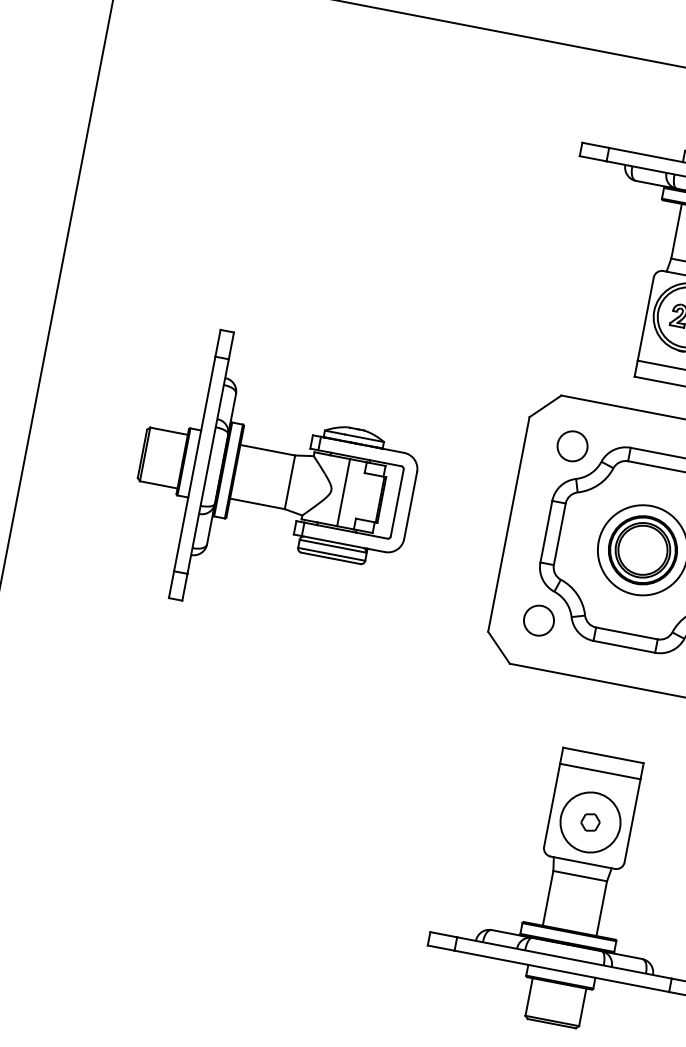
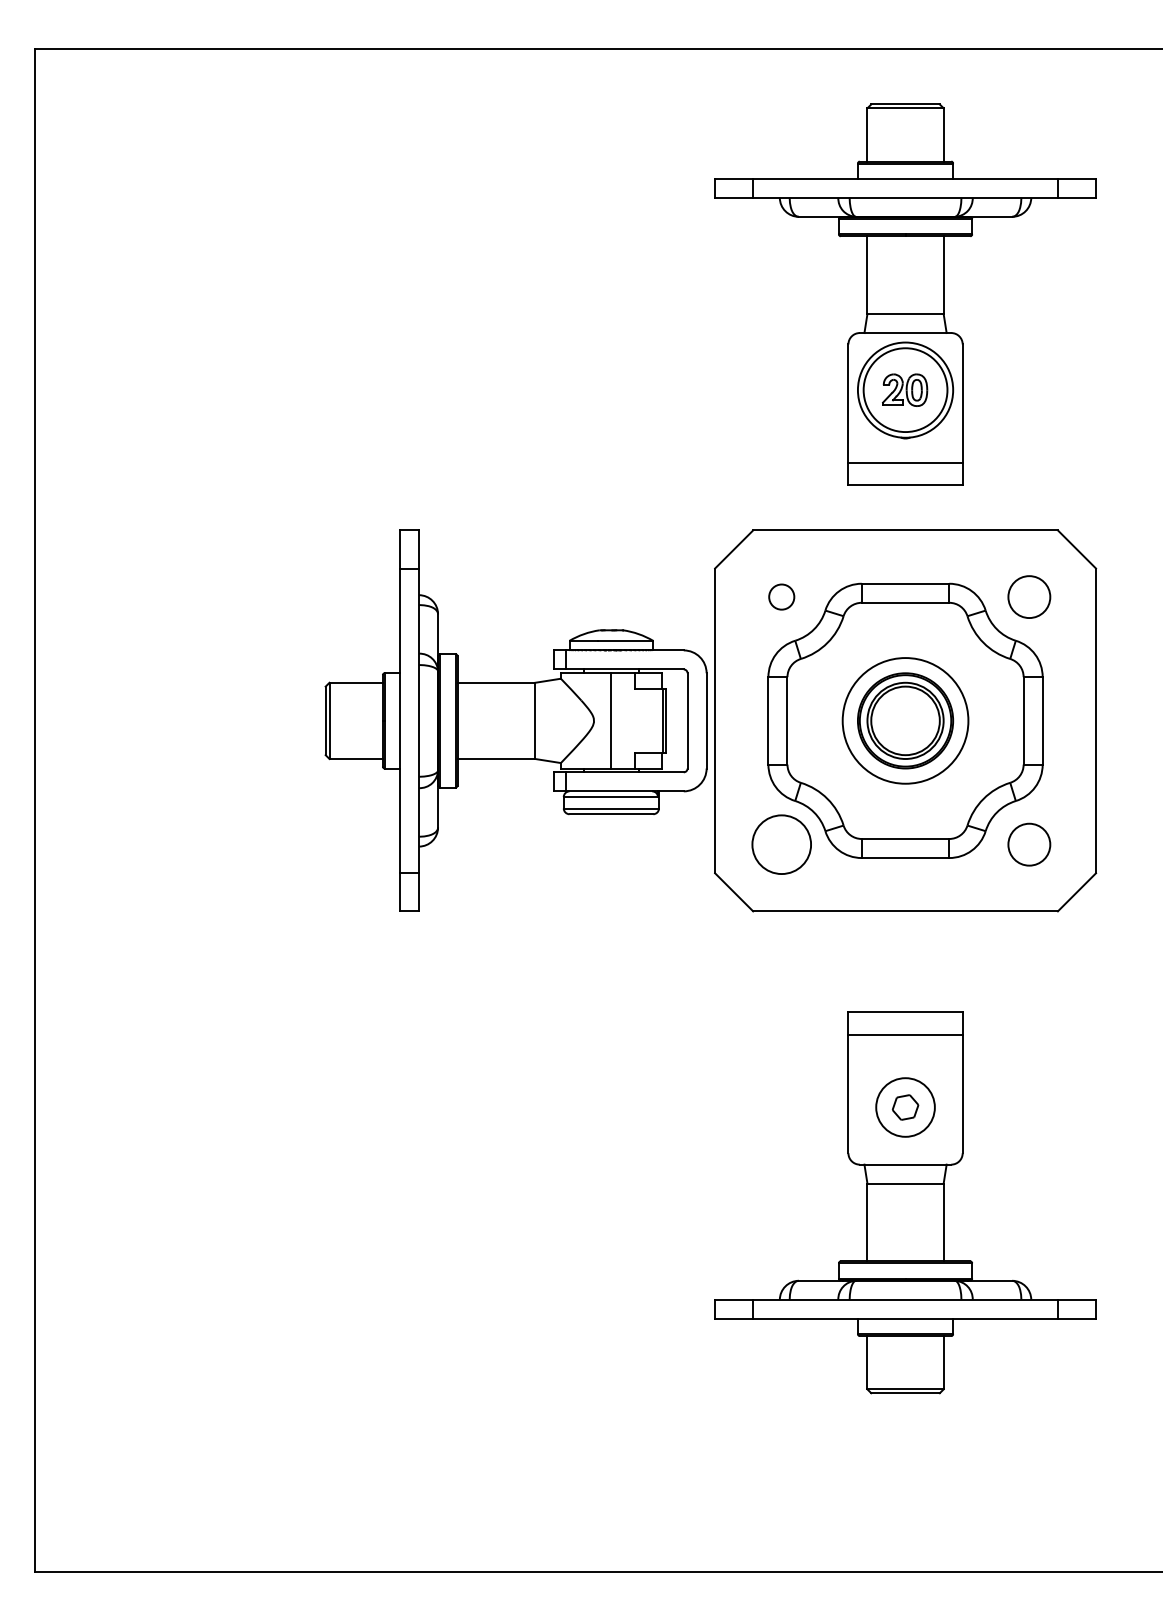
circle: (572, 446) -> (781, 597), size x0.6
part: (276, 479) -> (515, 720), moved
circle: (538, 620) -> (781, 844), size x1.4
circle: (590, 822) -> (905, 1107), size x0.7

